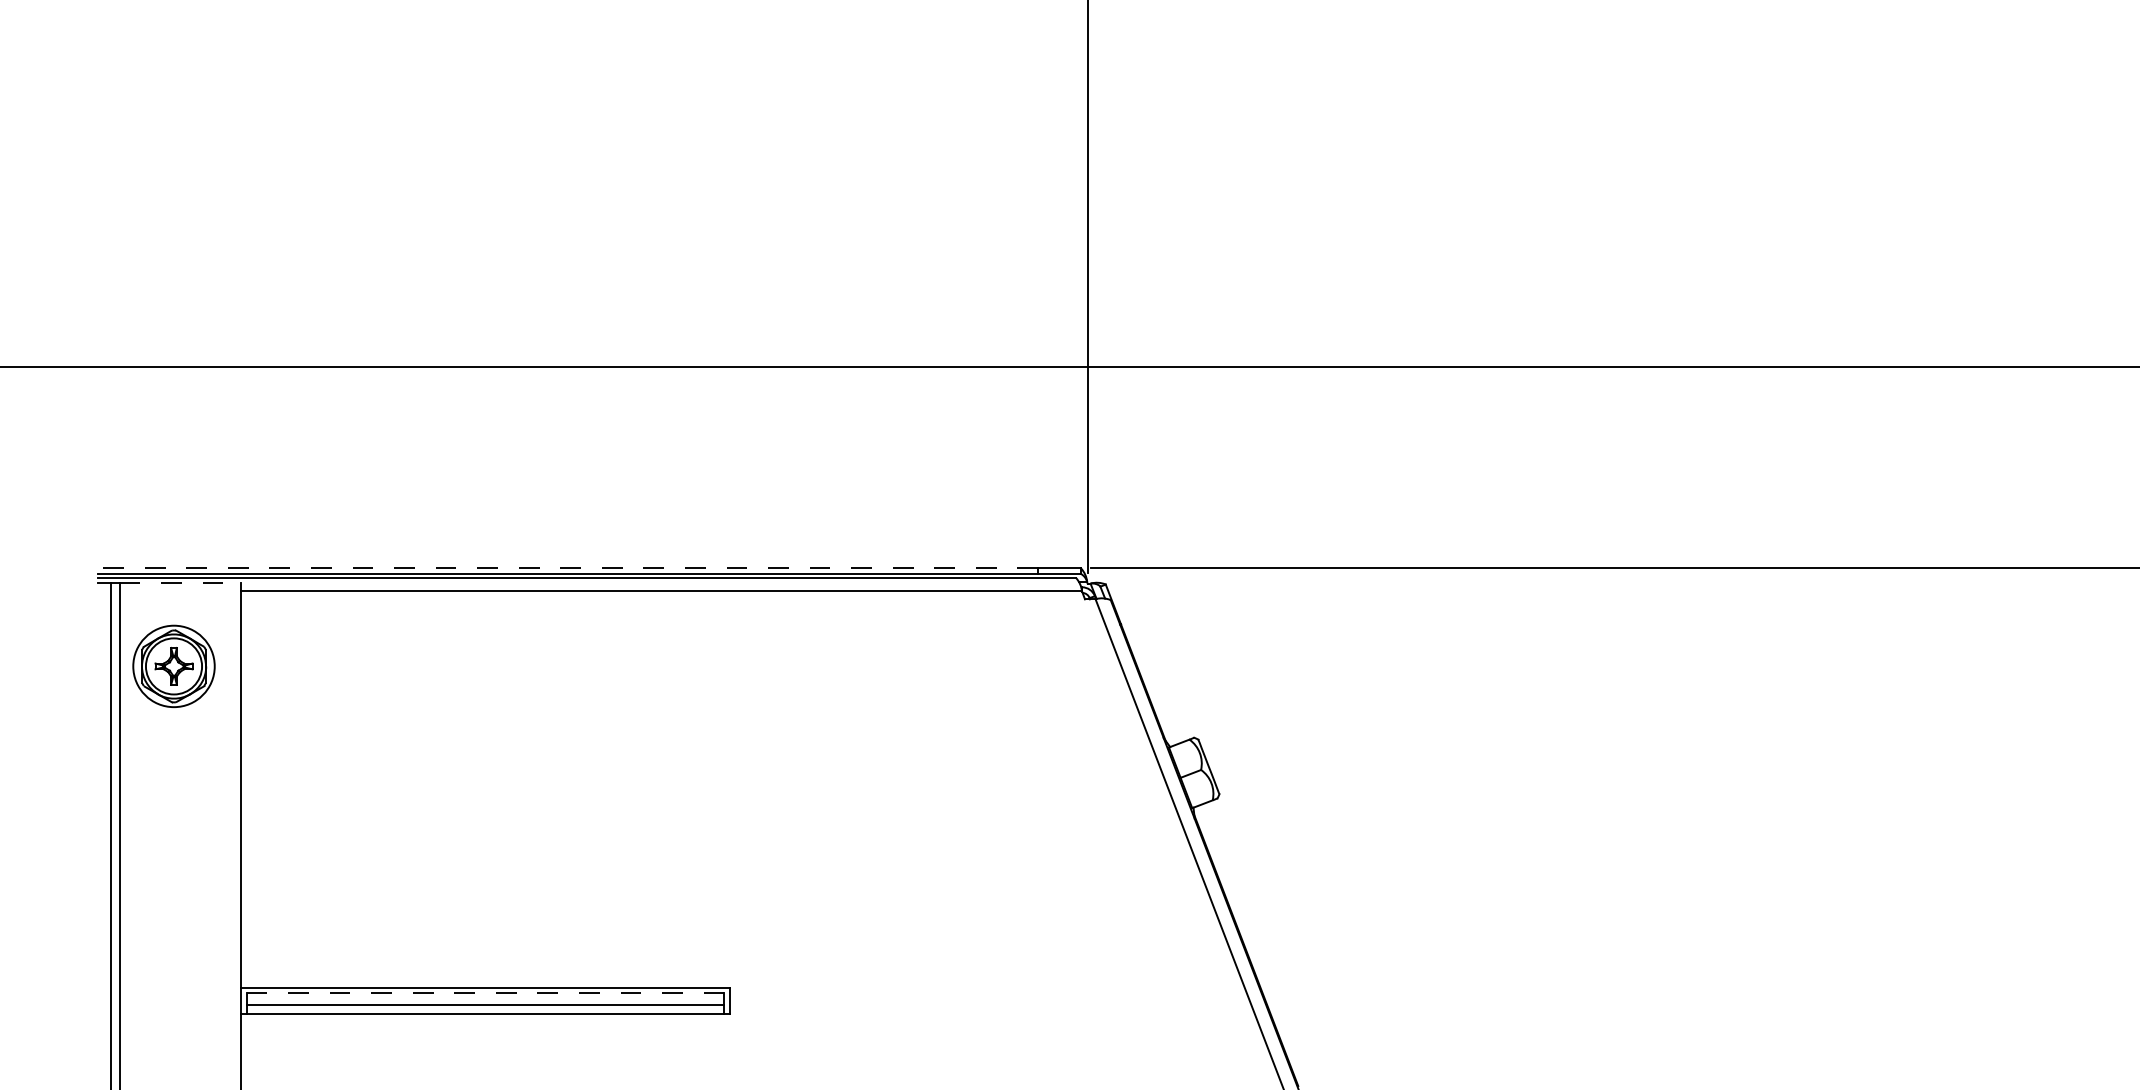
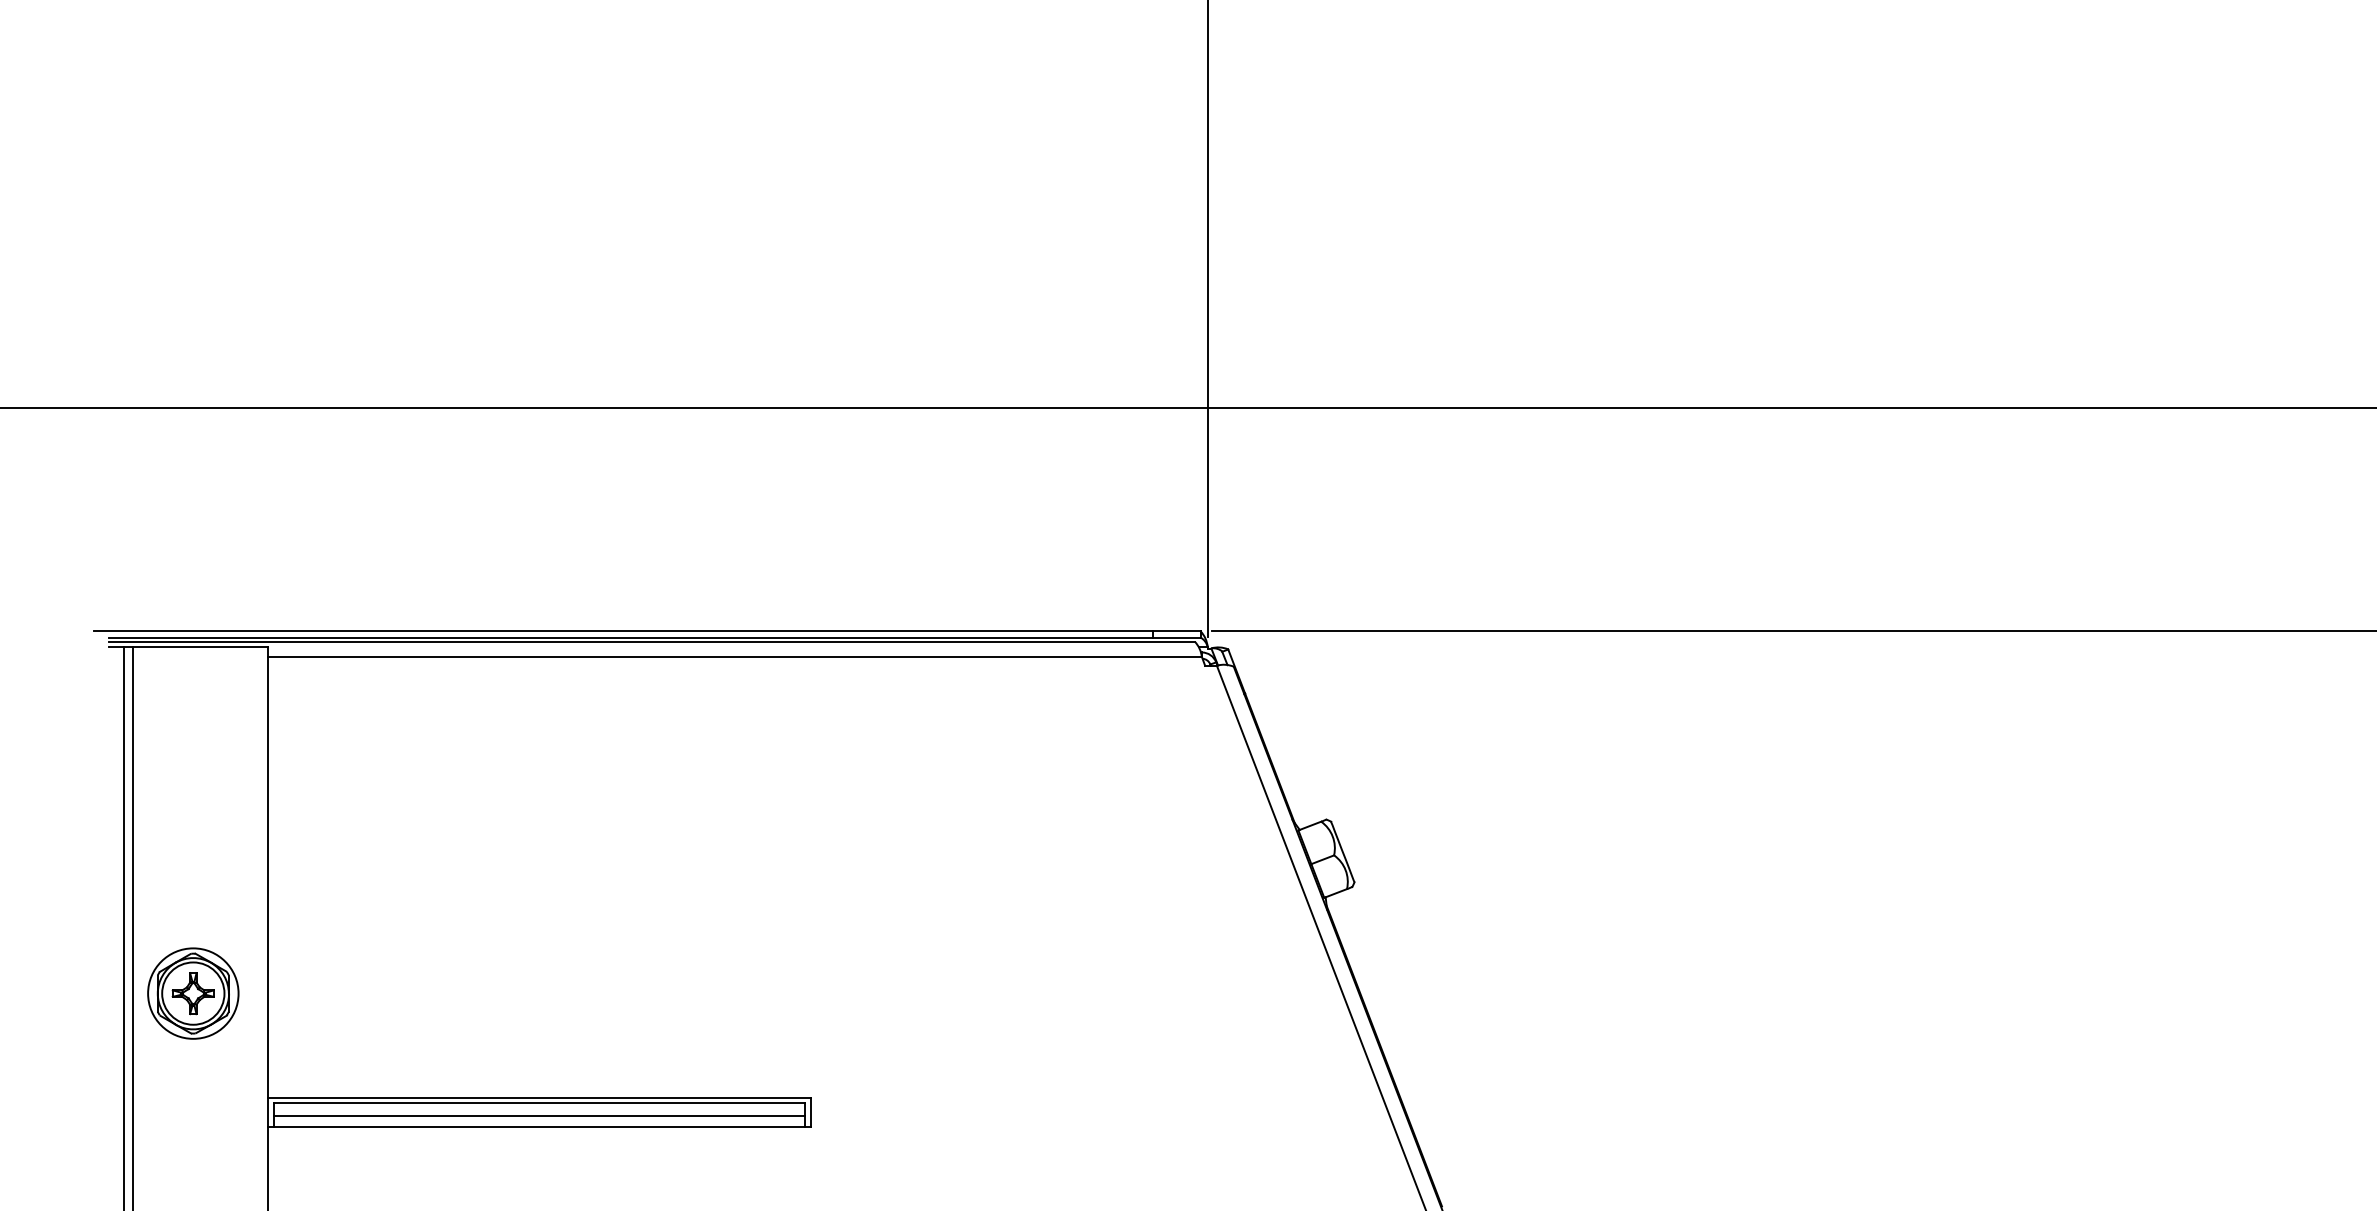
line: (561, 568) -> (623, 631), dashed -> solid
line: (180, 582) -> (200, 647), dashed -> solid
part: (173, 665) -> (192, 992), moved
line: (485, 993) -> (539, 1103), dashed -> solid

